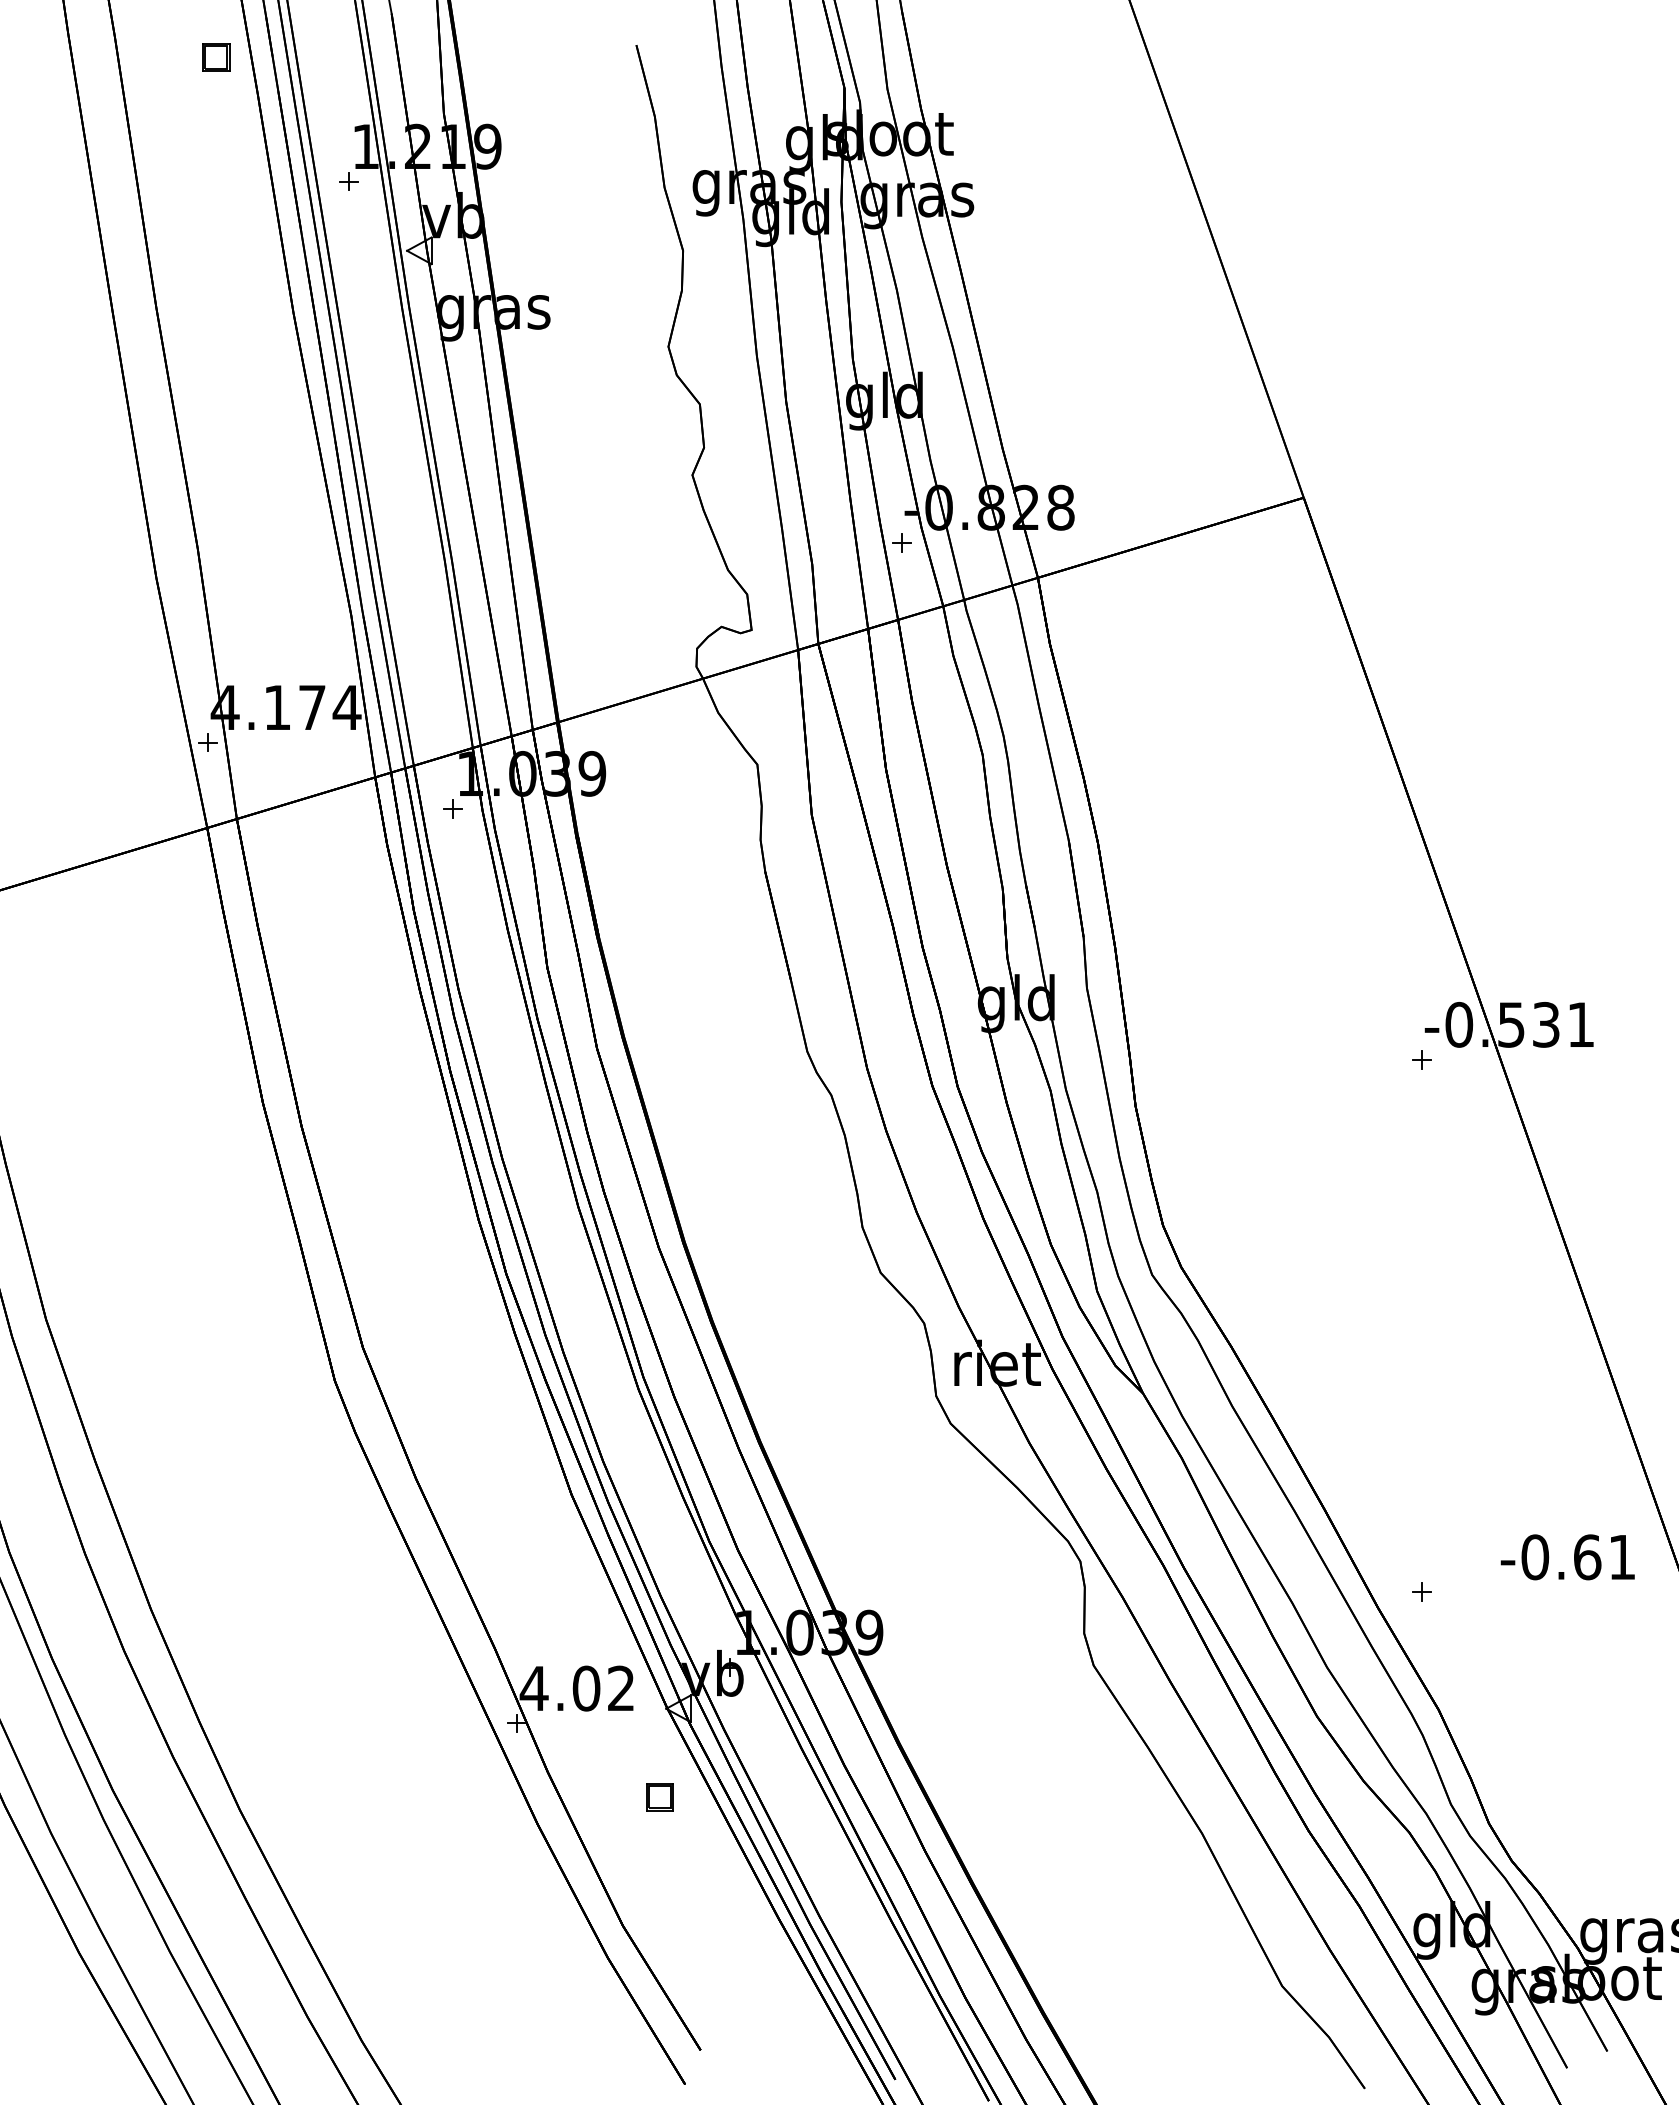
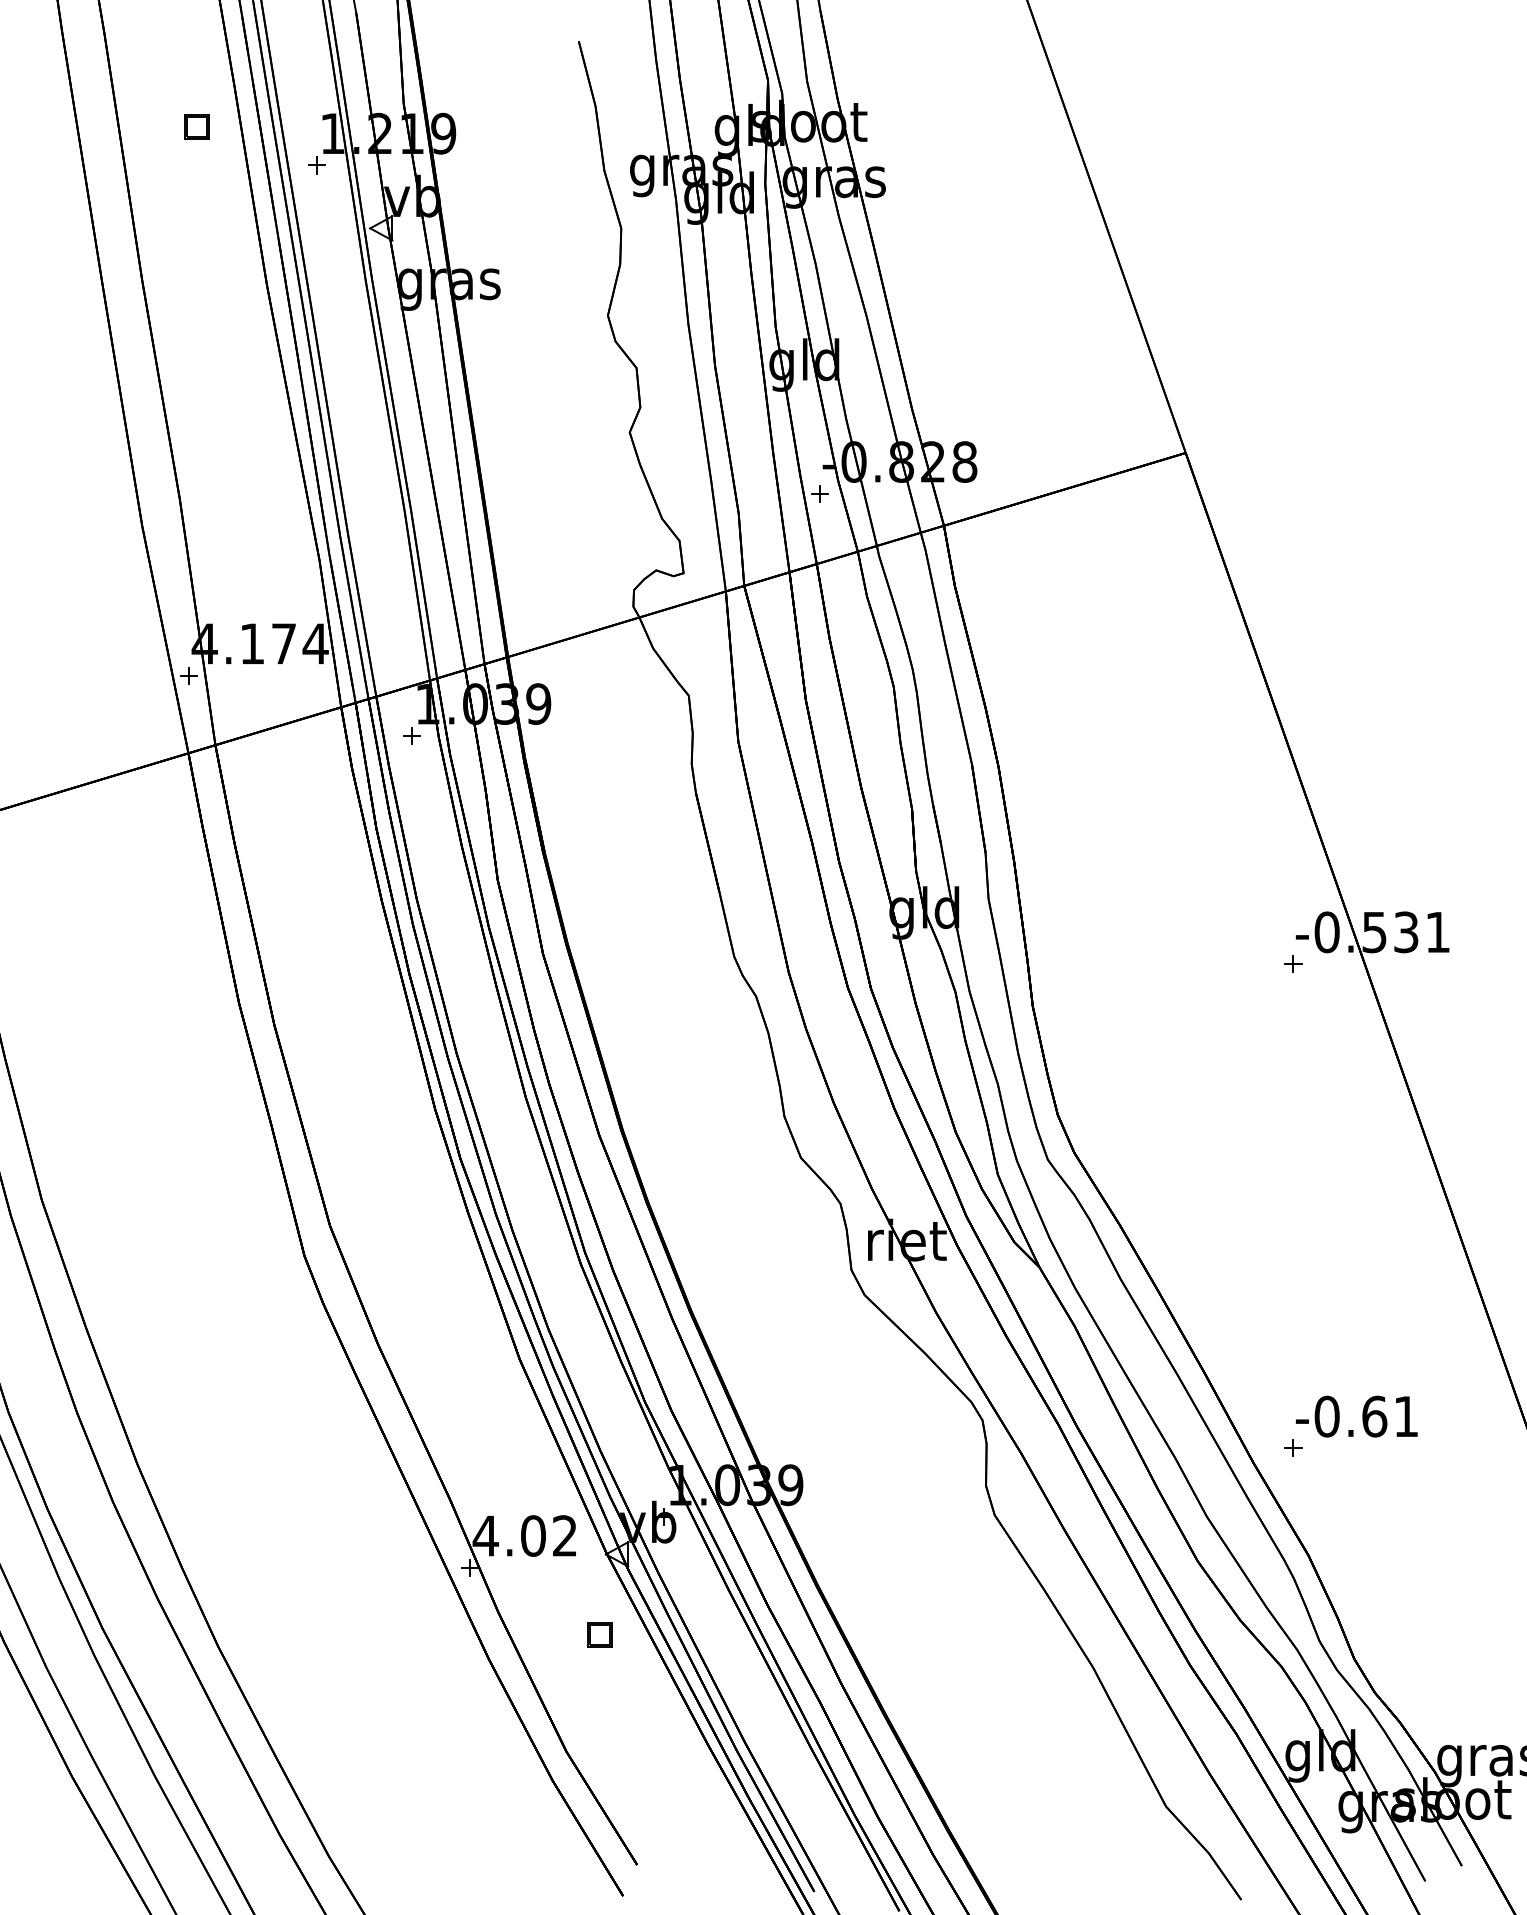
part: (216, 57) -> (196, 127), moved
text: (1567, 1557) -> (1356, 1416), moved

